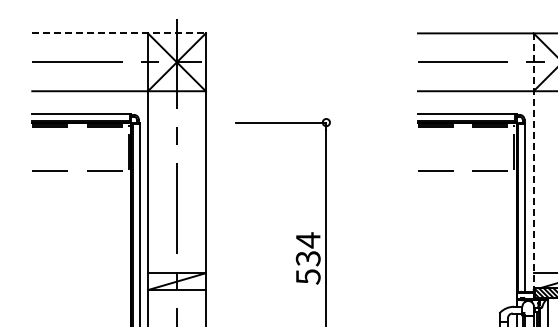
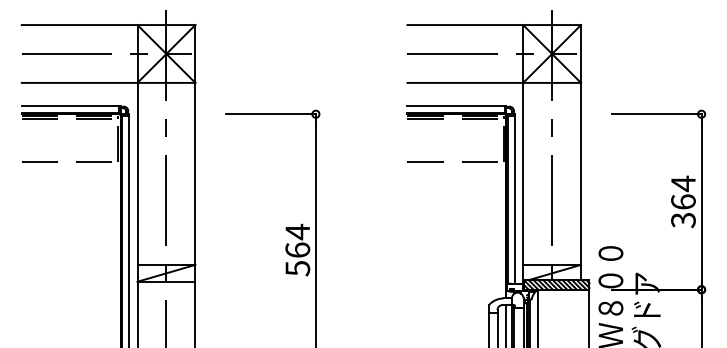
line: (118, 33) -> (108, 25), dashed -> solid
line: (533, 163) -> (523, 155), dashed -> solid
text: (307, 258) -> (297, 250), 534 -> 564

